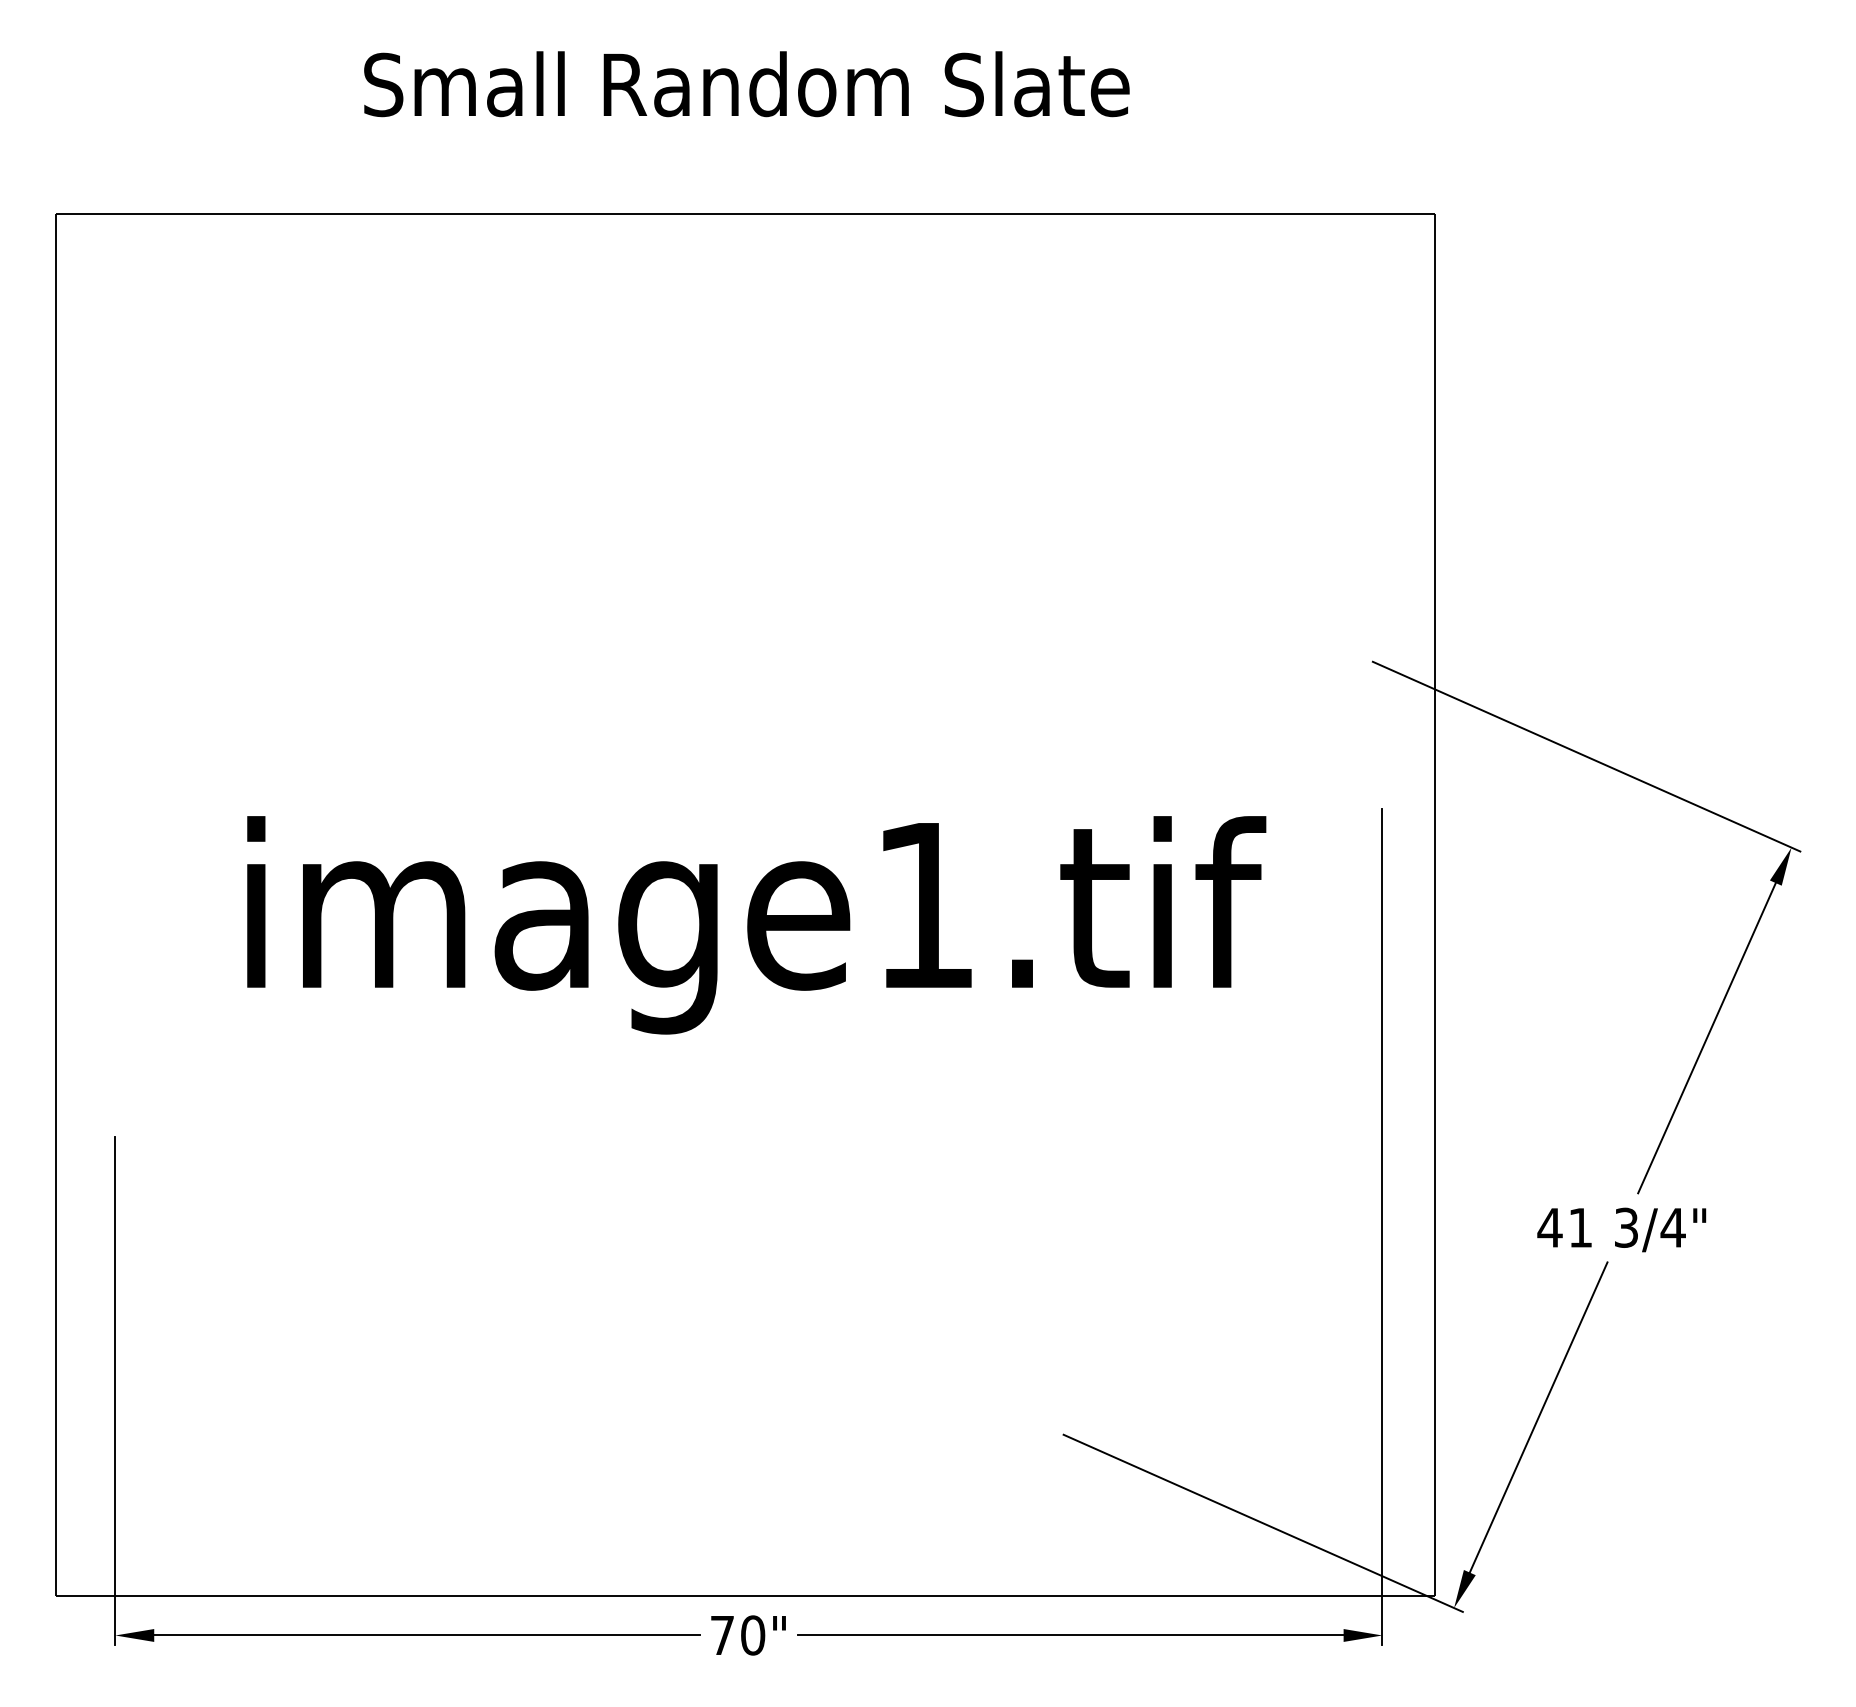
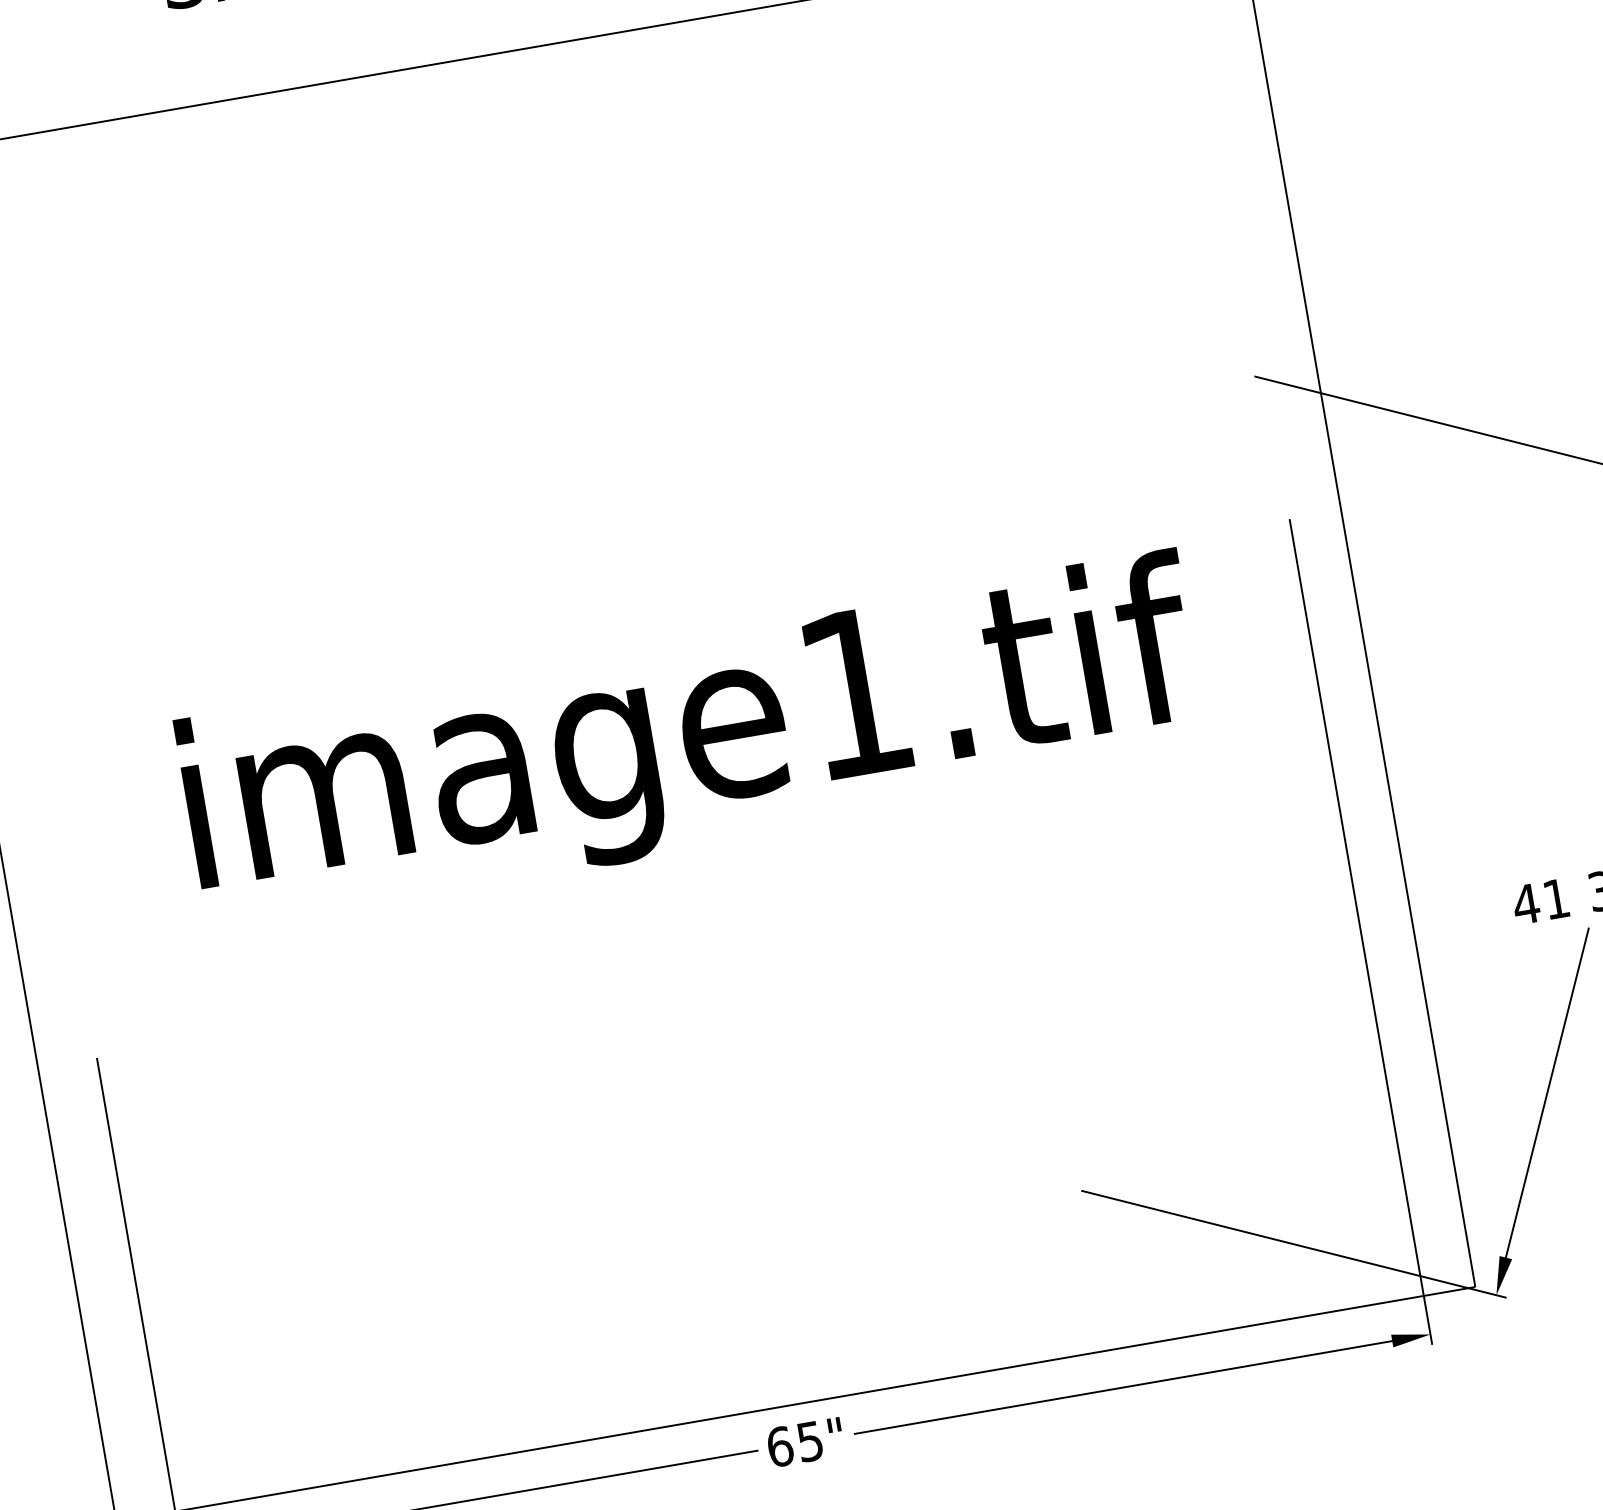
text: (737, 1635) -> (794, 1444), 70" -> 65"

